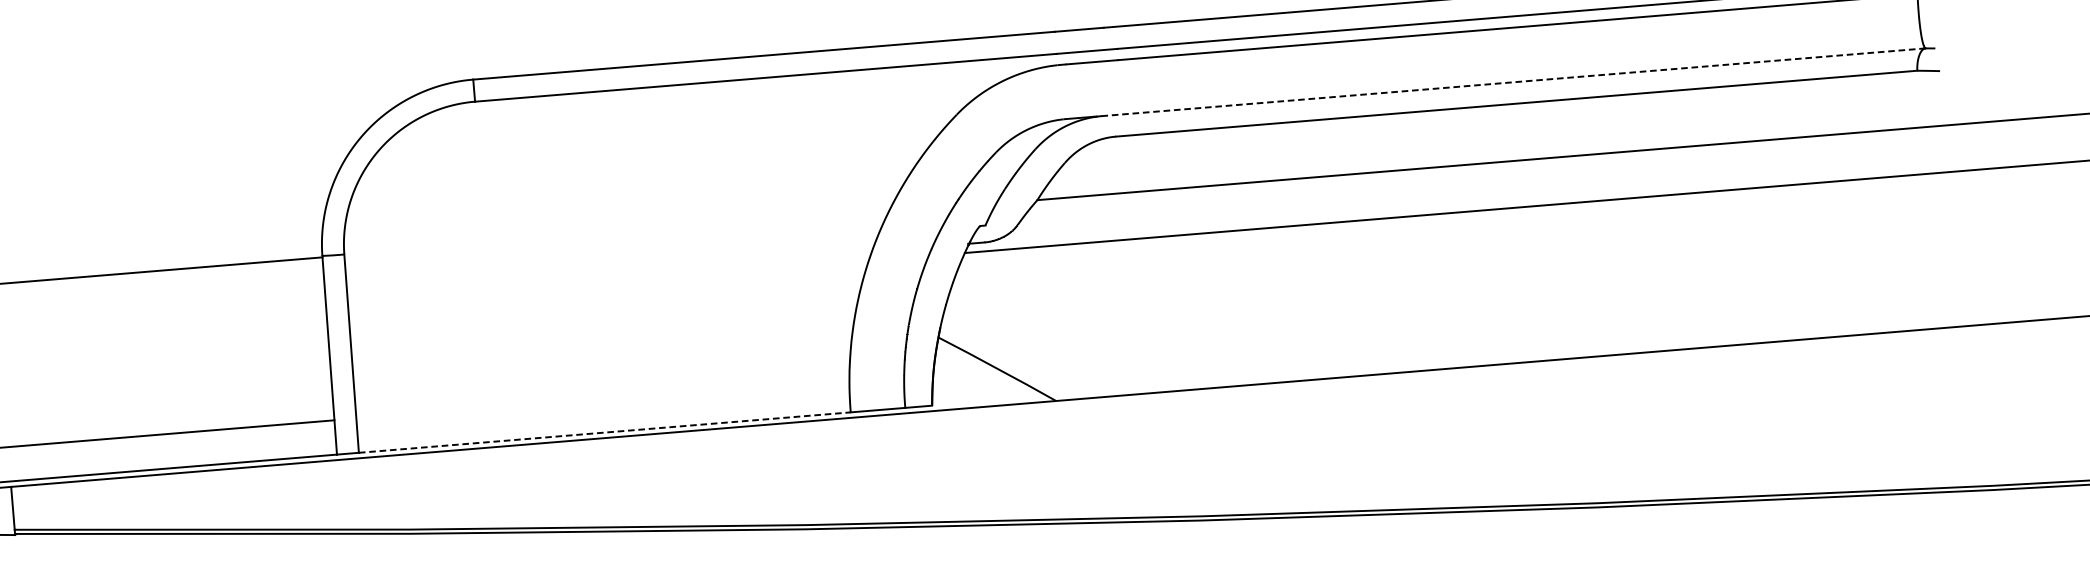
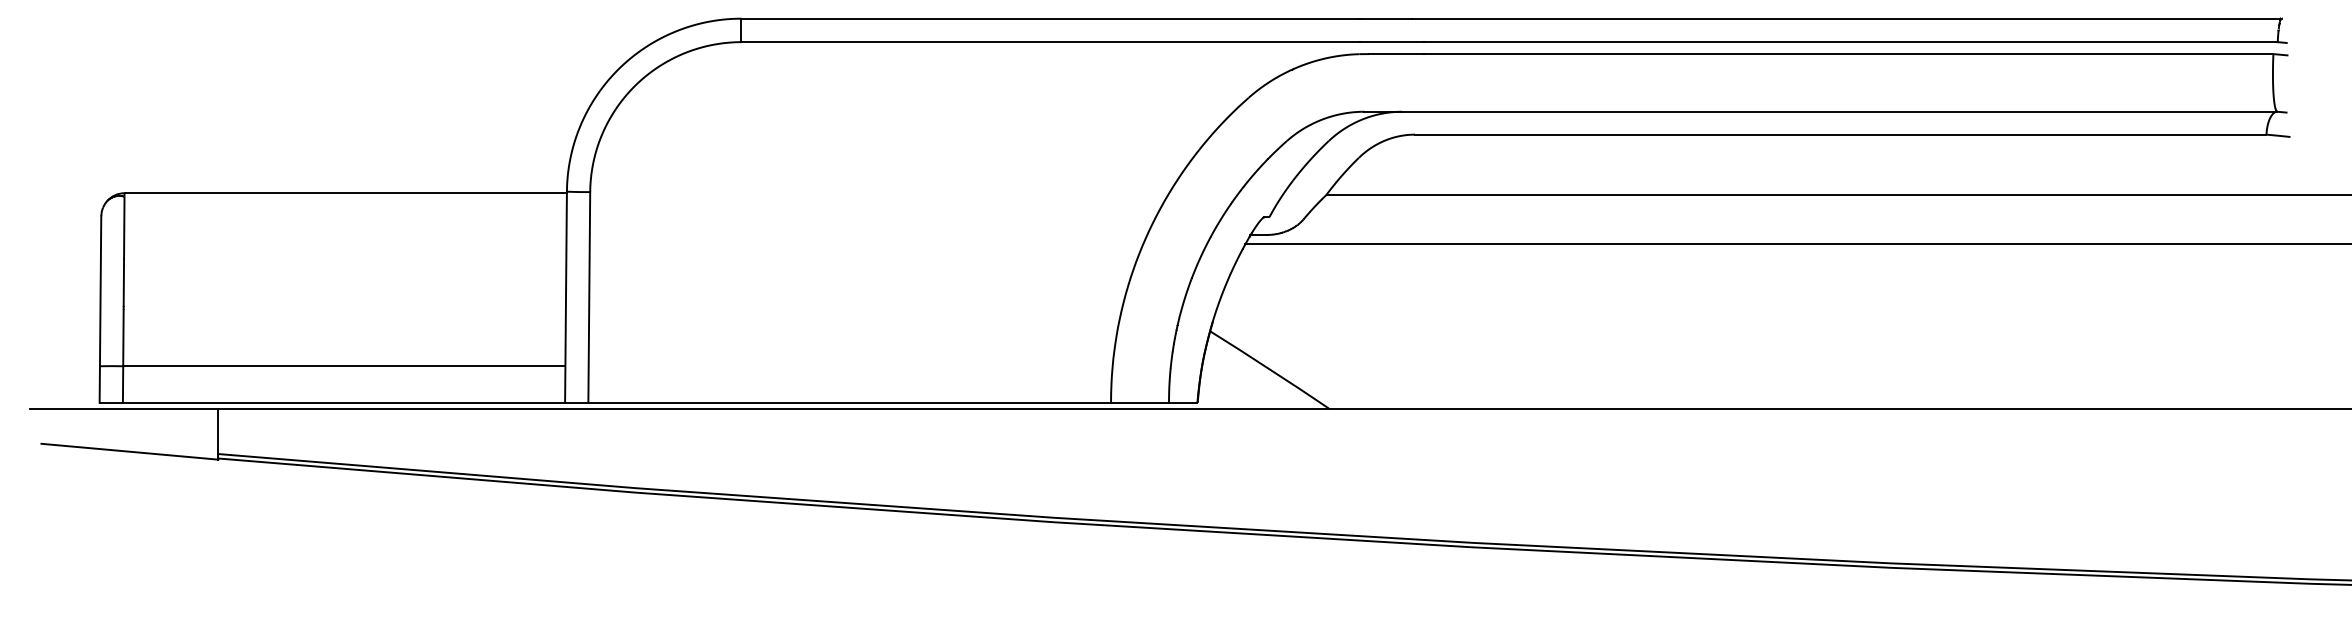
line: (1509, 82) -> (1834, 111), dashed -> solid
line: (605, 432) -> (850, 402), dashed -> solid

